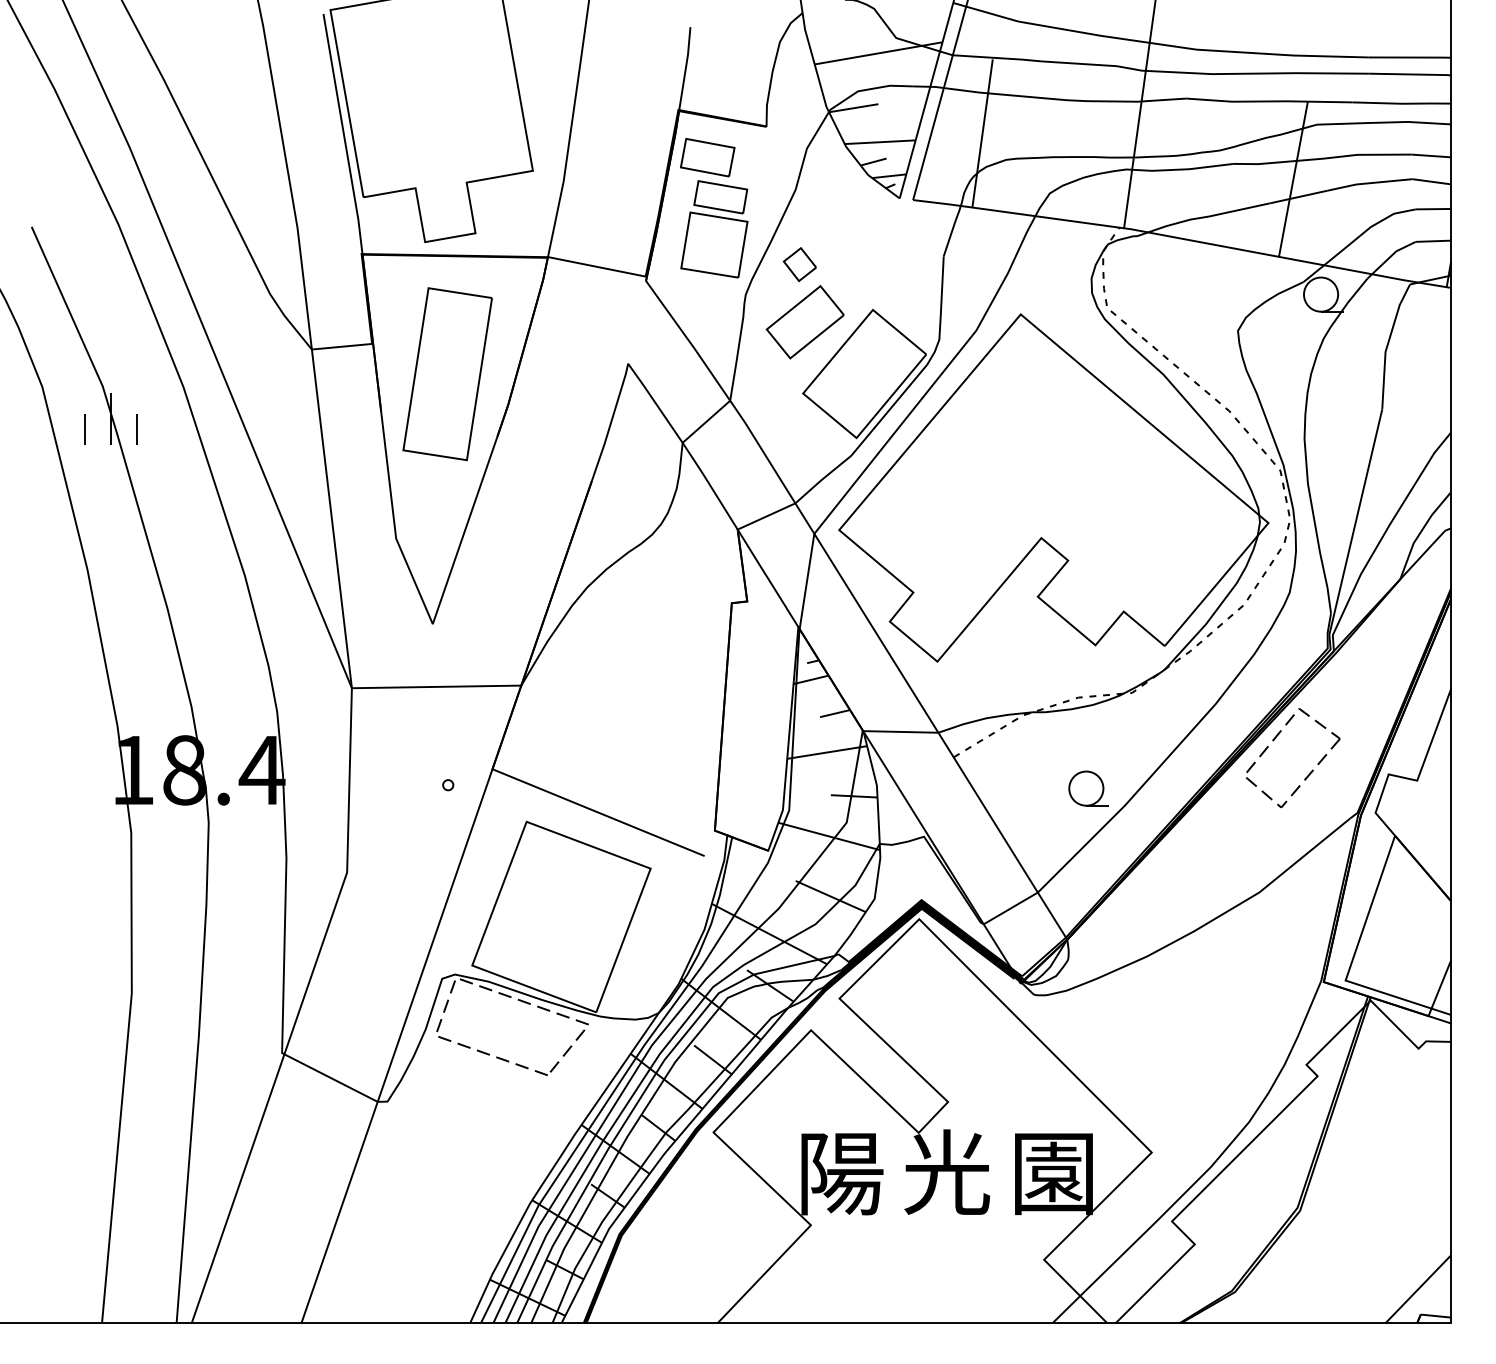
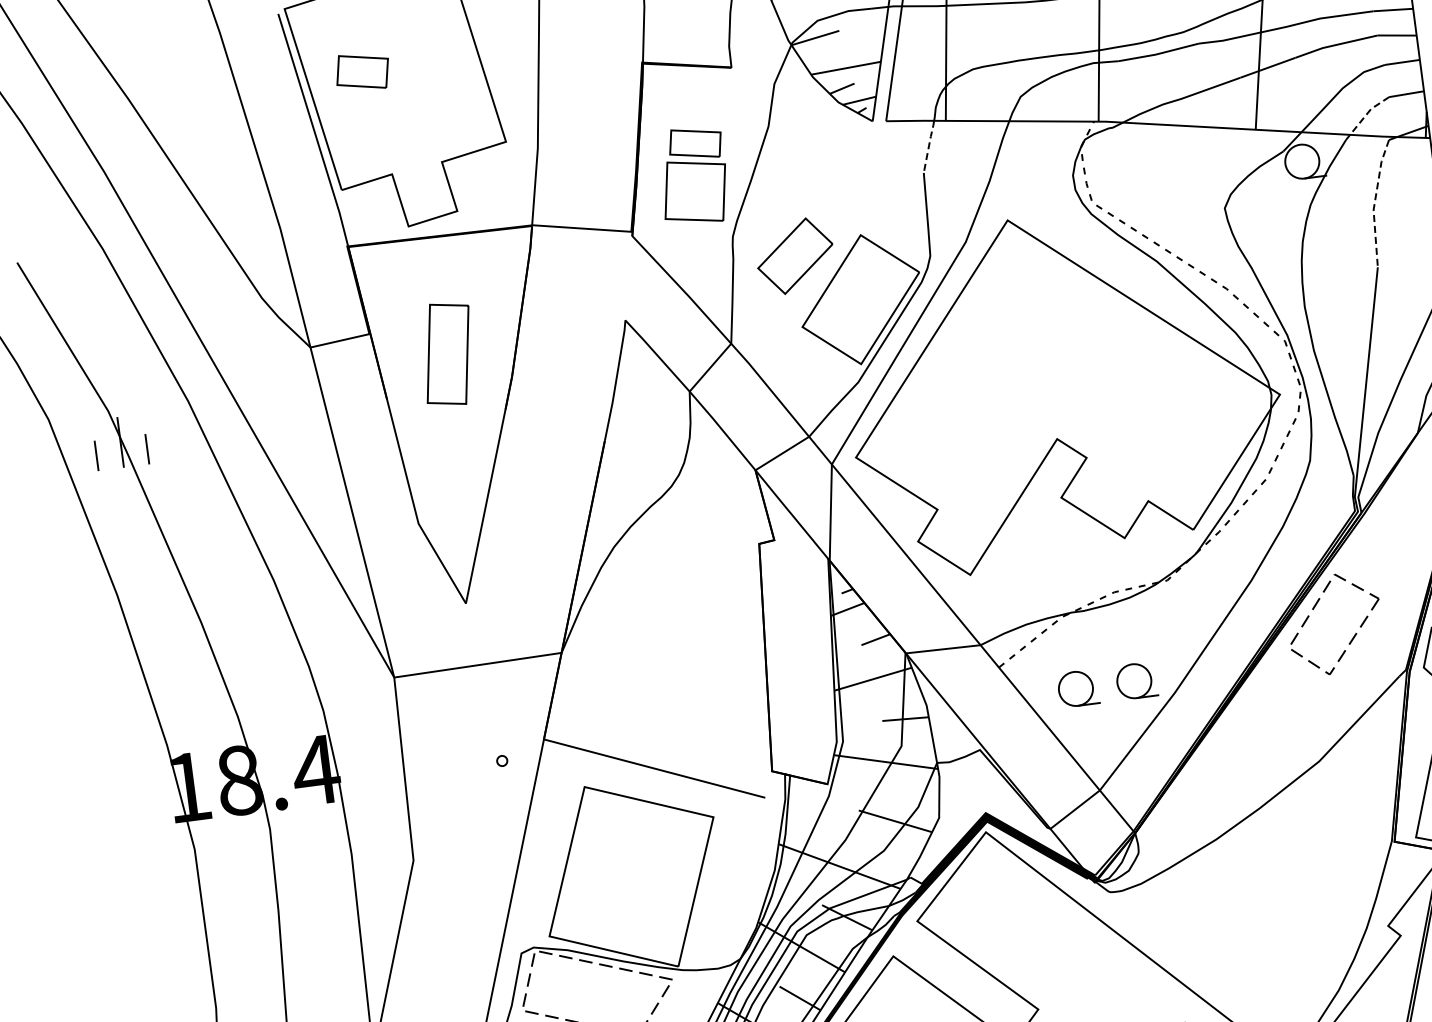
part: (707, 157) -> (362, 71), moved
line: (952, 230) -> (929, 146), solid -> dashed
line: (1392, 255) -> (1367, 113), solid -> dashed
part: (799, 264) -> (782, 199), removed
line: (1387, 345) -> (1374, 203), solid -> dashed
part: (447, 374) -> (448, 354), size x0.6
part: (1029, 788) -> (1078, 688), added

